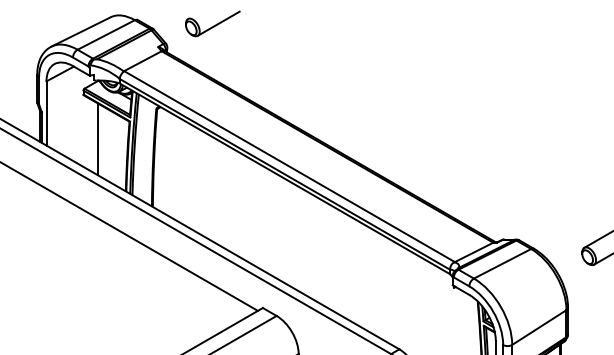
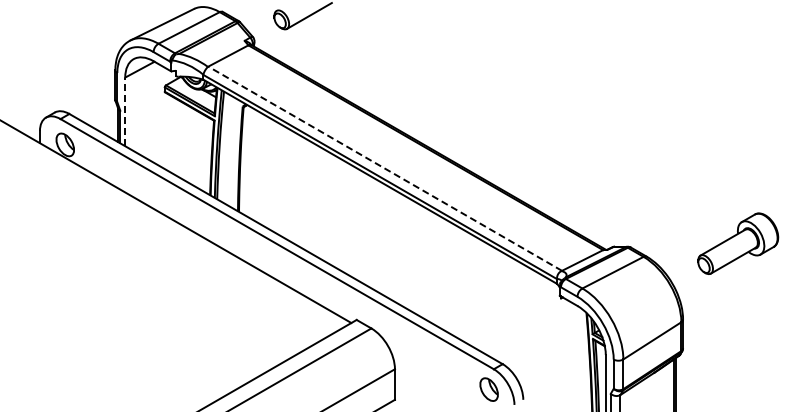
line: (46, 113) -> (125, 111), solid -> dashed
line: (98, 139) -> (180, 139), removed
line: (288, 166) -> (384, 168), solid -> dashed

